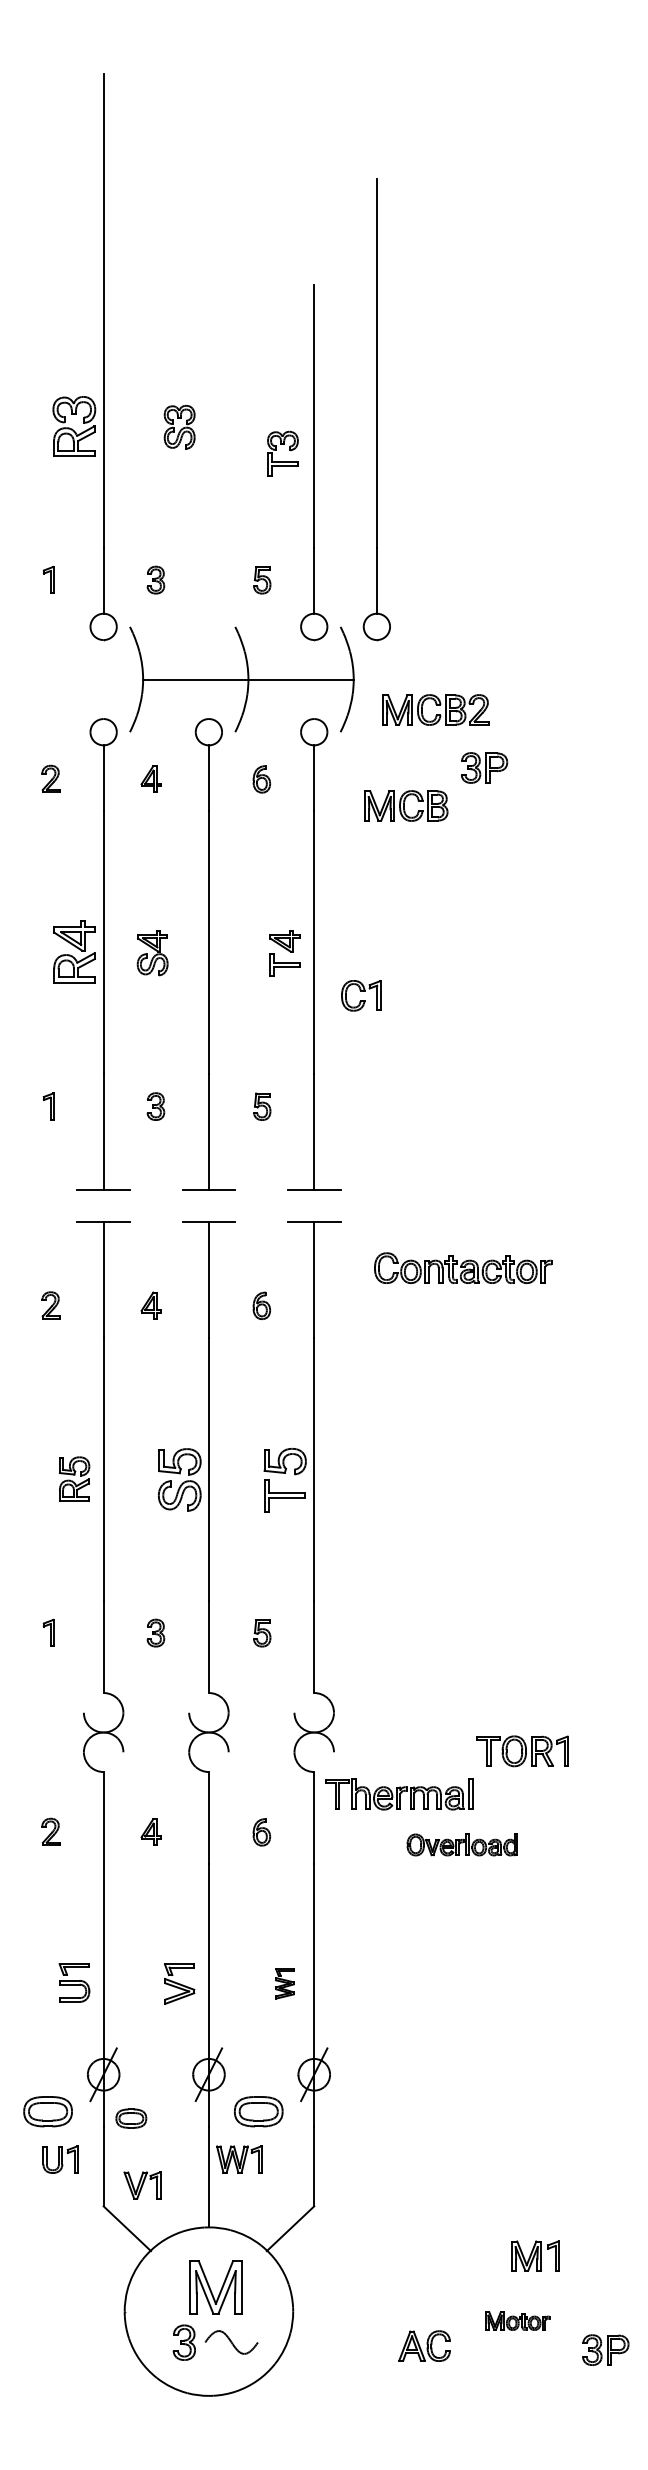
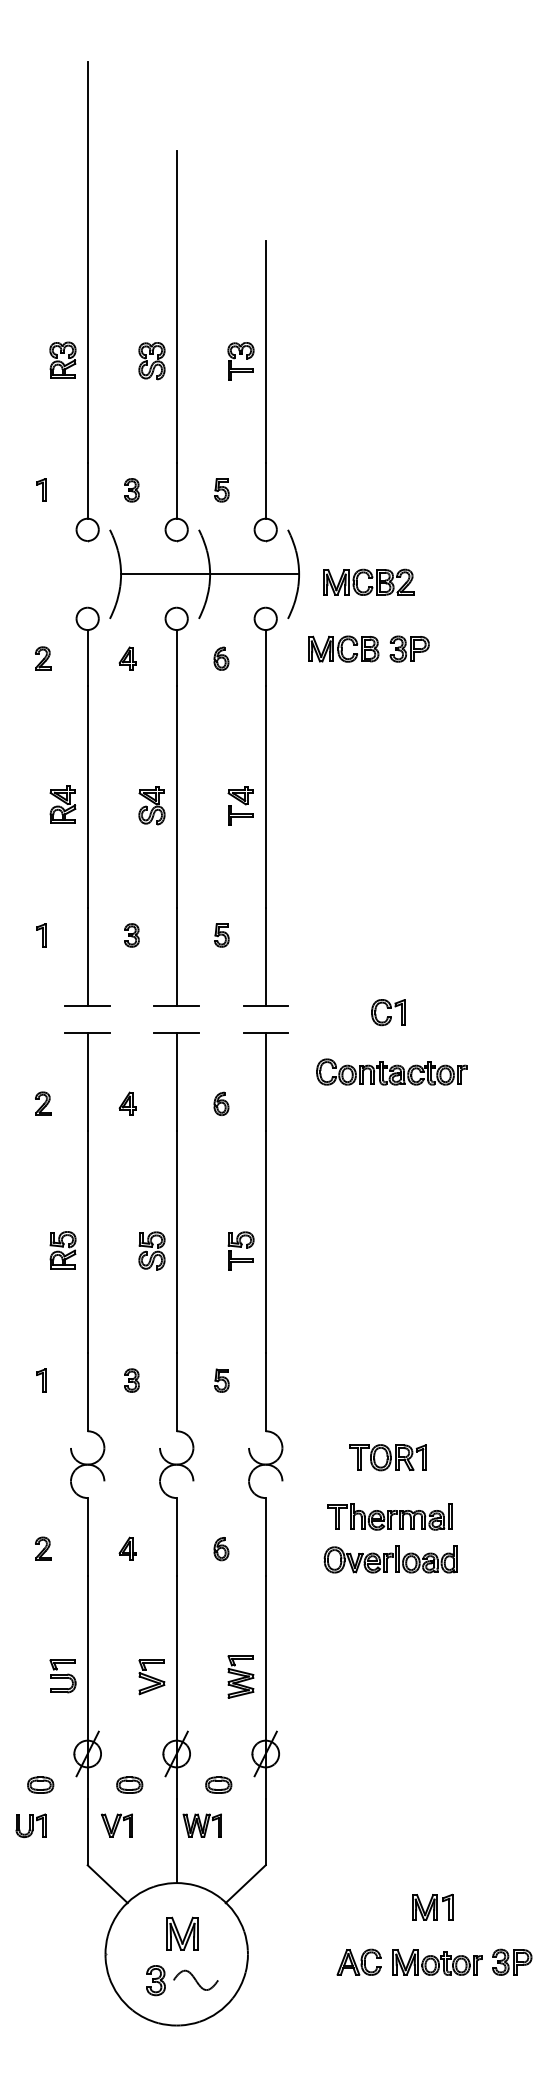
part: (376, 409) -> (176, 346), moved
part: (74, 426) -> (63, 360), size x0.71
part: (276, 450) -> (235, 358), moved
part: (435, 709) -> (368, 581), moved
part: (406, 805) -> (343, 648), moved
part: (73, 951) -> (62, 804), size x0.71
part: (152, 953) -> (151, 805), moved
part: (361, 995) -> (388, 1012), moved
part: (179, 1479) -> (151, 1250), size x0.71
part: (284, 1479) -> (240, 1250), size x0.71
part: (522, 1751) -> (387, 1457), moved
part: (399, 1794) -> (390, 1517), moved
part: (462, 1844) -> (391, 1559), size x1.43
part: (284, 1983) -> (240, 1676), size x1.67
part: (47, 2111) -> (40, 1785), size x0.62
part: (258, 2111) -> (218, 1785), size x0.62
part: (131, 2118) -> (129, 1785), moved
part: (60, 2159) -> (30, 1825), moved
part: (142, 2185) -> (117, 1825), moved
part: (535, 2255) -> (432, 1906), moved
part: (215, 2286) -> (182, 1933), size x0.71
part: (517, 2320) -> (437, 1961), size x1.67
part: (424, 2345) -> (358, 1961), moved
part: (605, 2349) -> (512, 1961), moved

